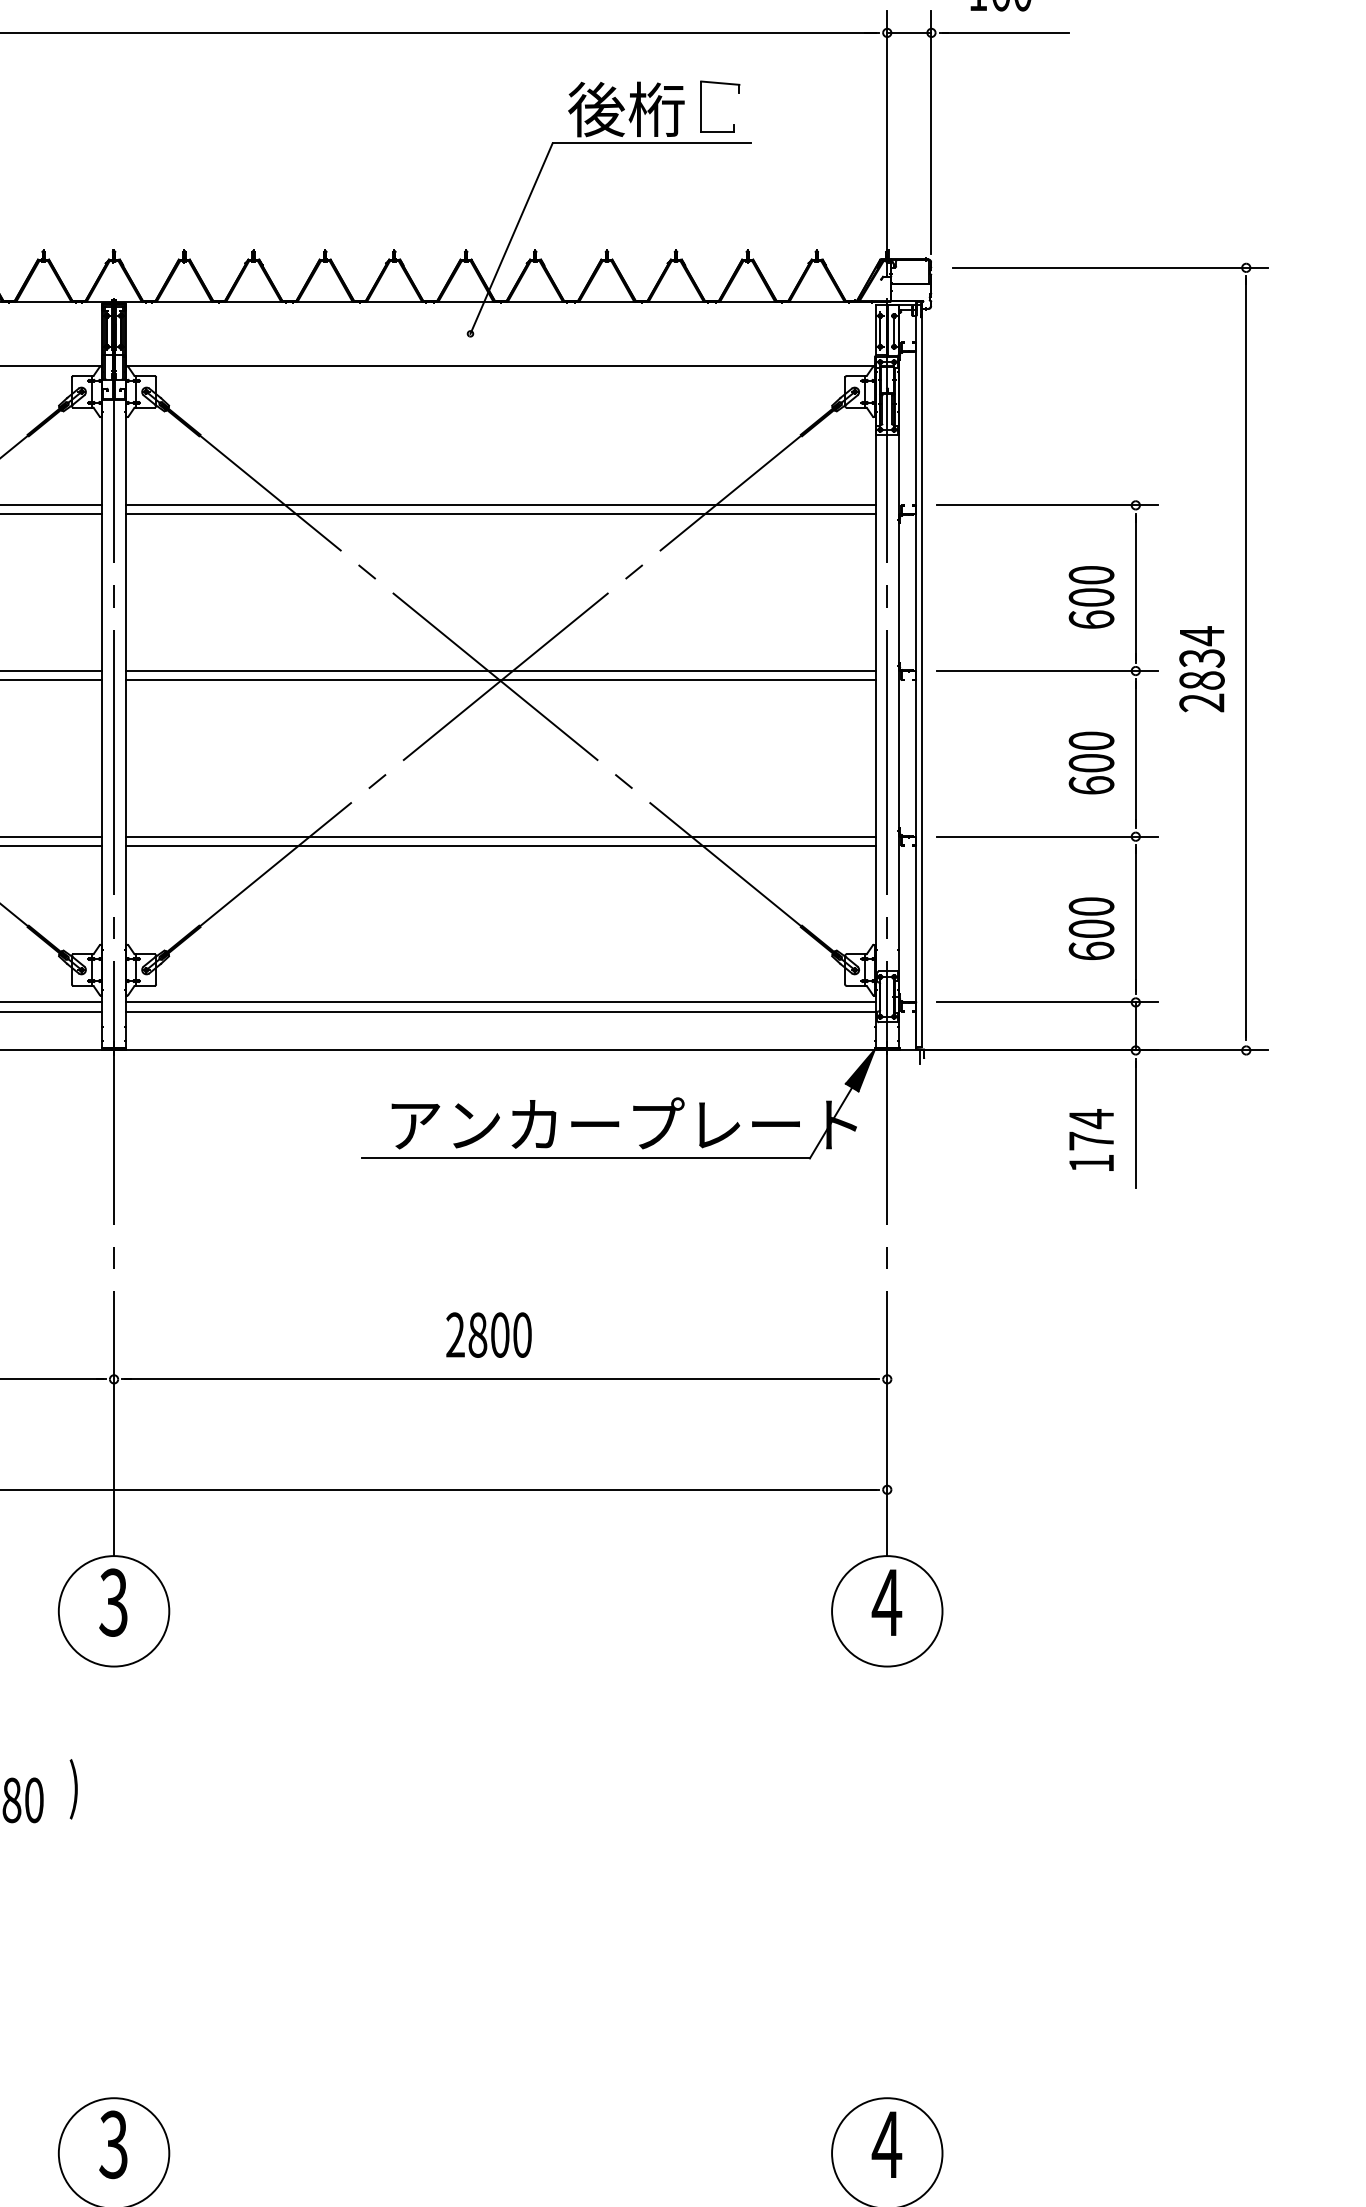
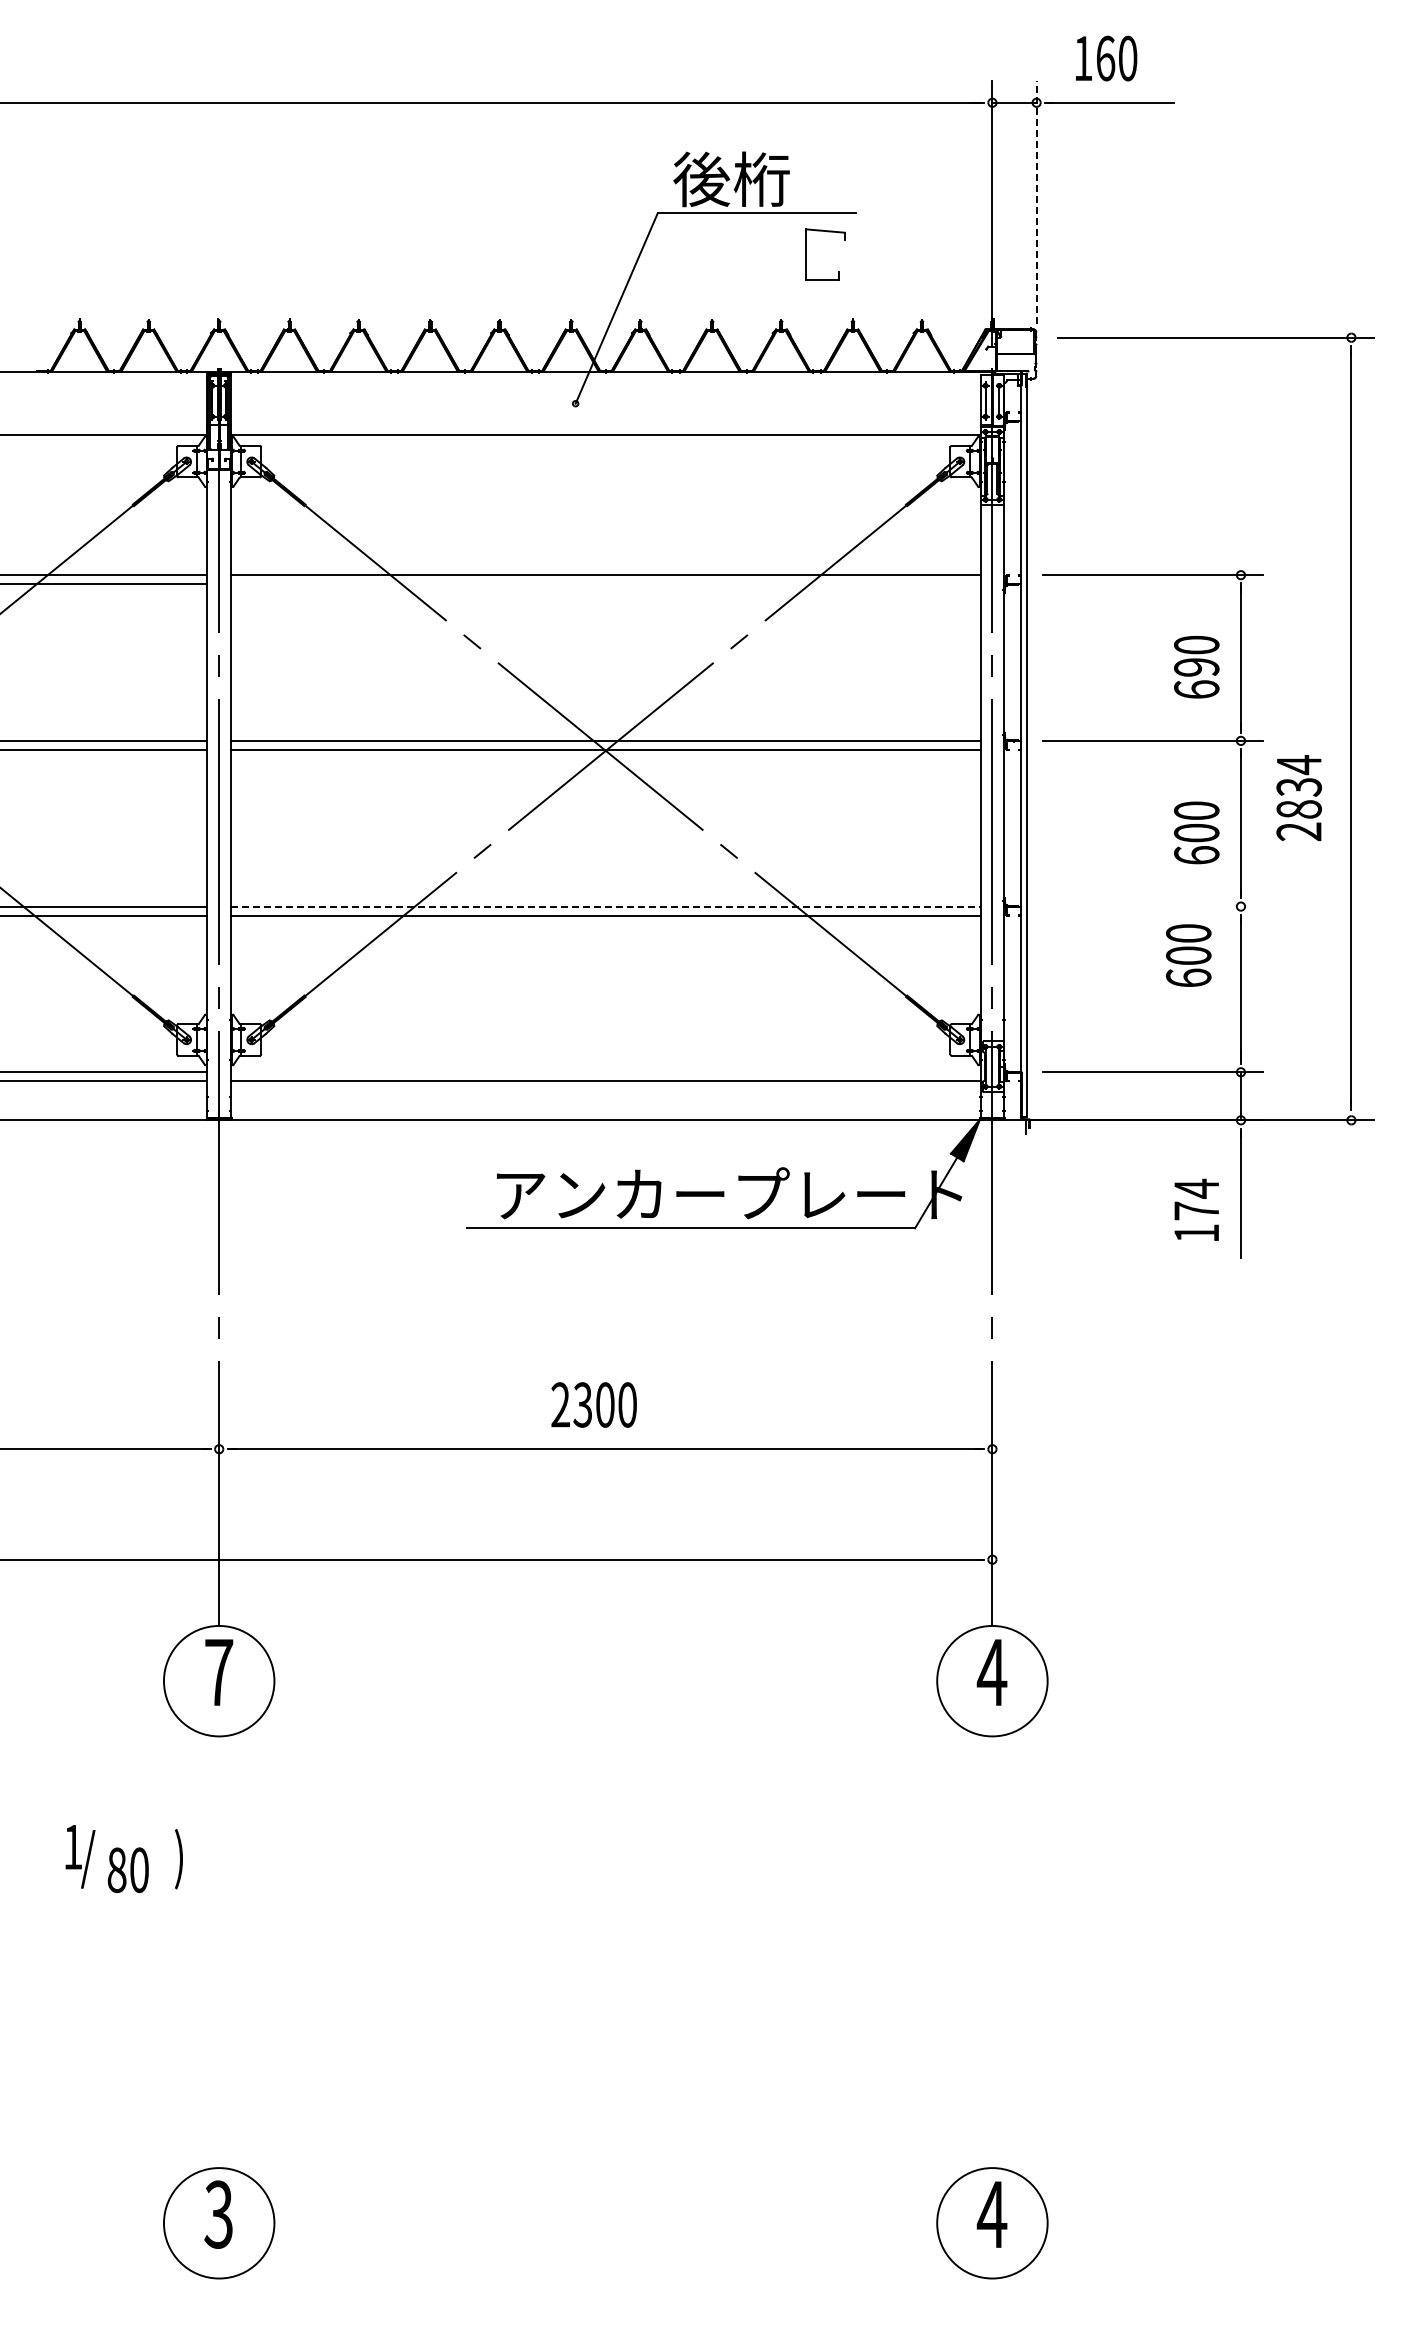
part: (701, 106) -> (806, 254), moved
line: (931, 132) -> (1036, 202), solid -> dashed
line: (500, 514) -> (605, 584), removed
text: (1091, 597) -> (1196, 667), 600 -> 690
text: (1201, 669) -> (1298, 798), moved
line: (500, 836) -> (605, 906), solid -> dashed
line: (1047, 836) -> (1152, 906), removed
text: (1091, 928) -> (1188, 955), moved
line: (500, 1002) -> (605, 1072), removed
text: (477, 1334) -> (582, 1404), 2800 -> 2300
text: (113, 1602) -> (218, 1672), 3 -> 7

